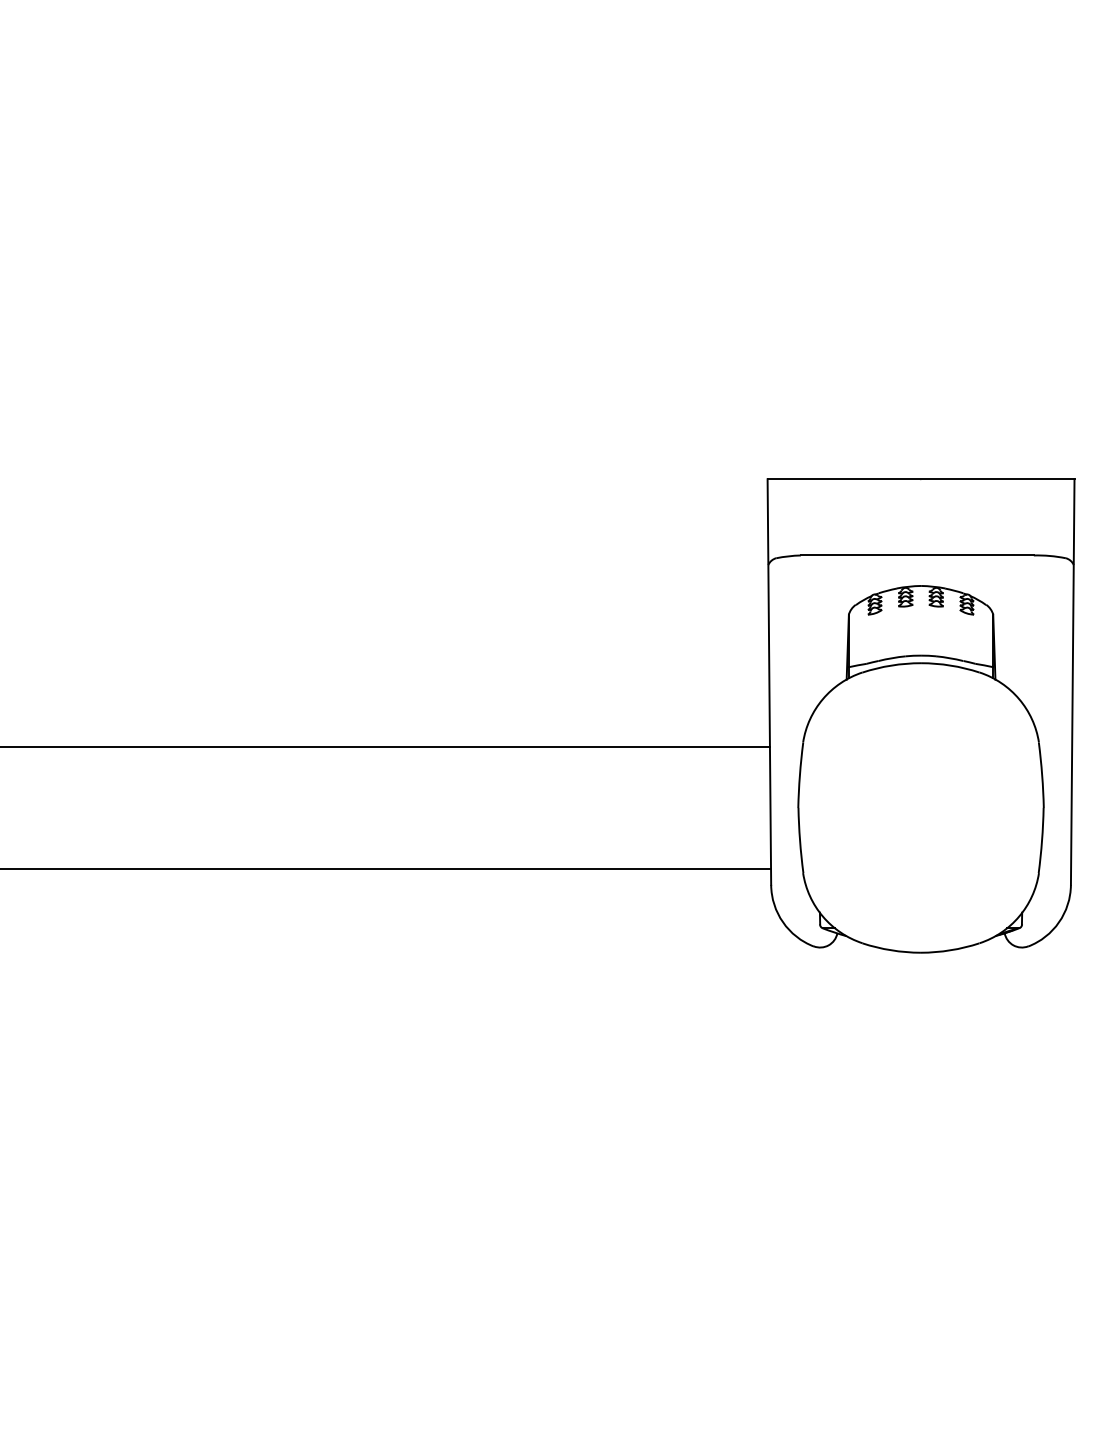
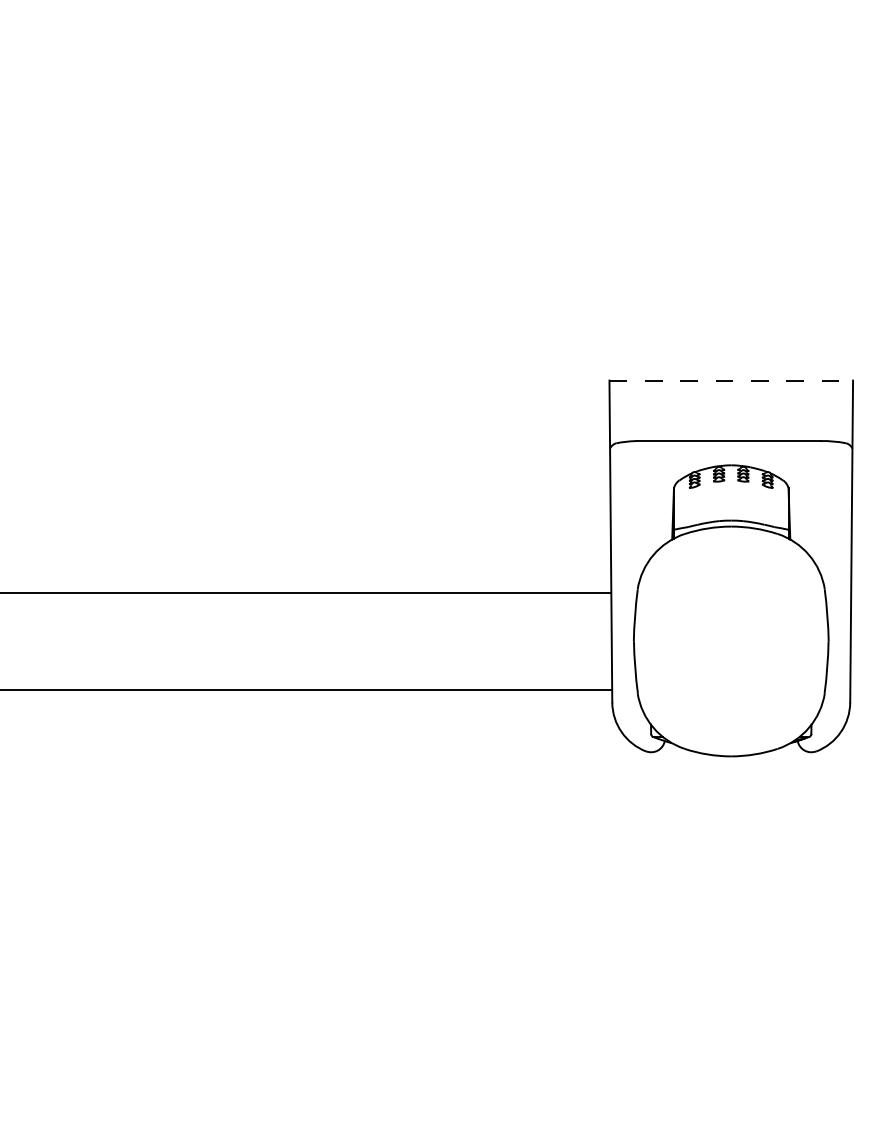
line: (921, 479) -> (731, 380), solid -> dashed

